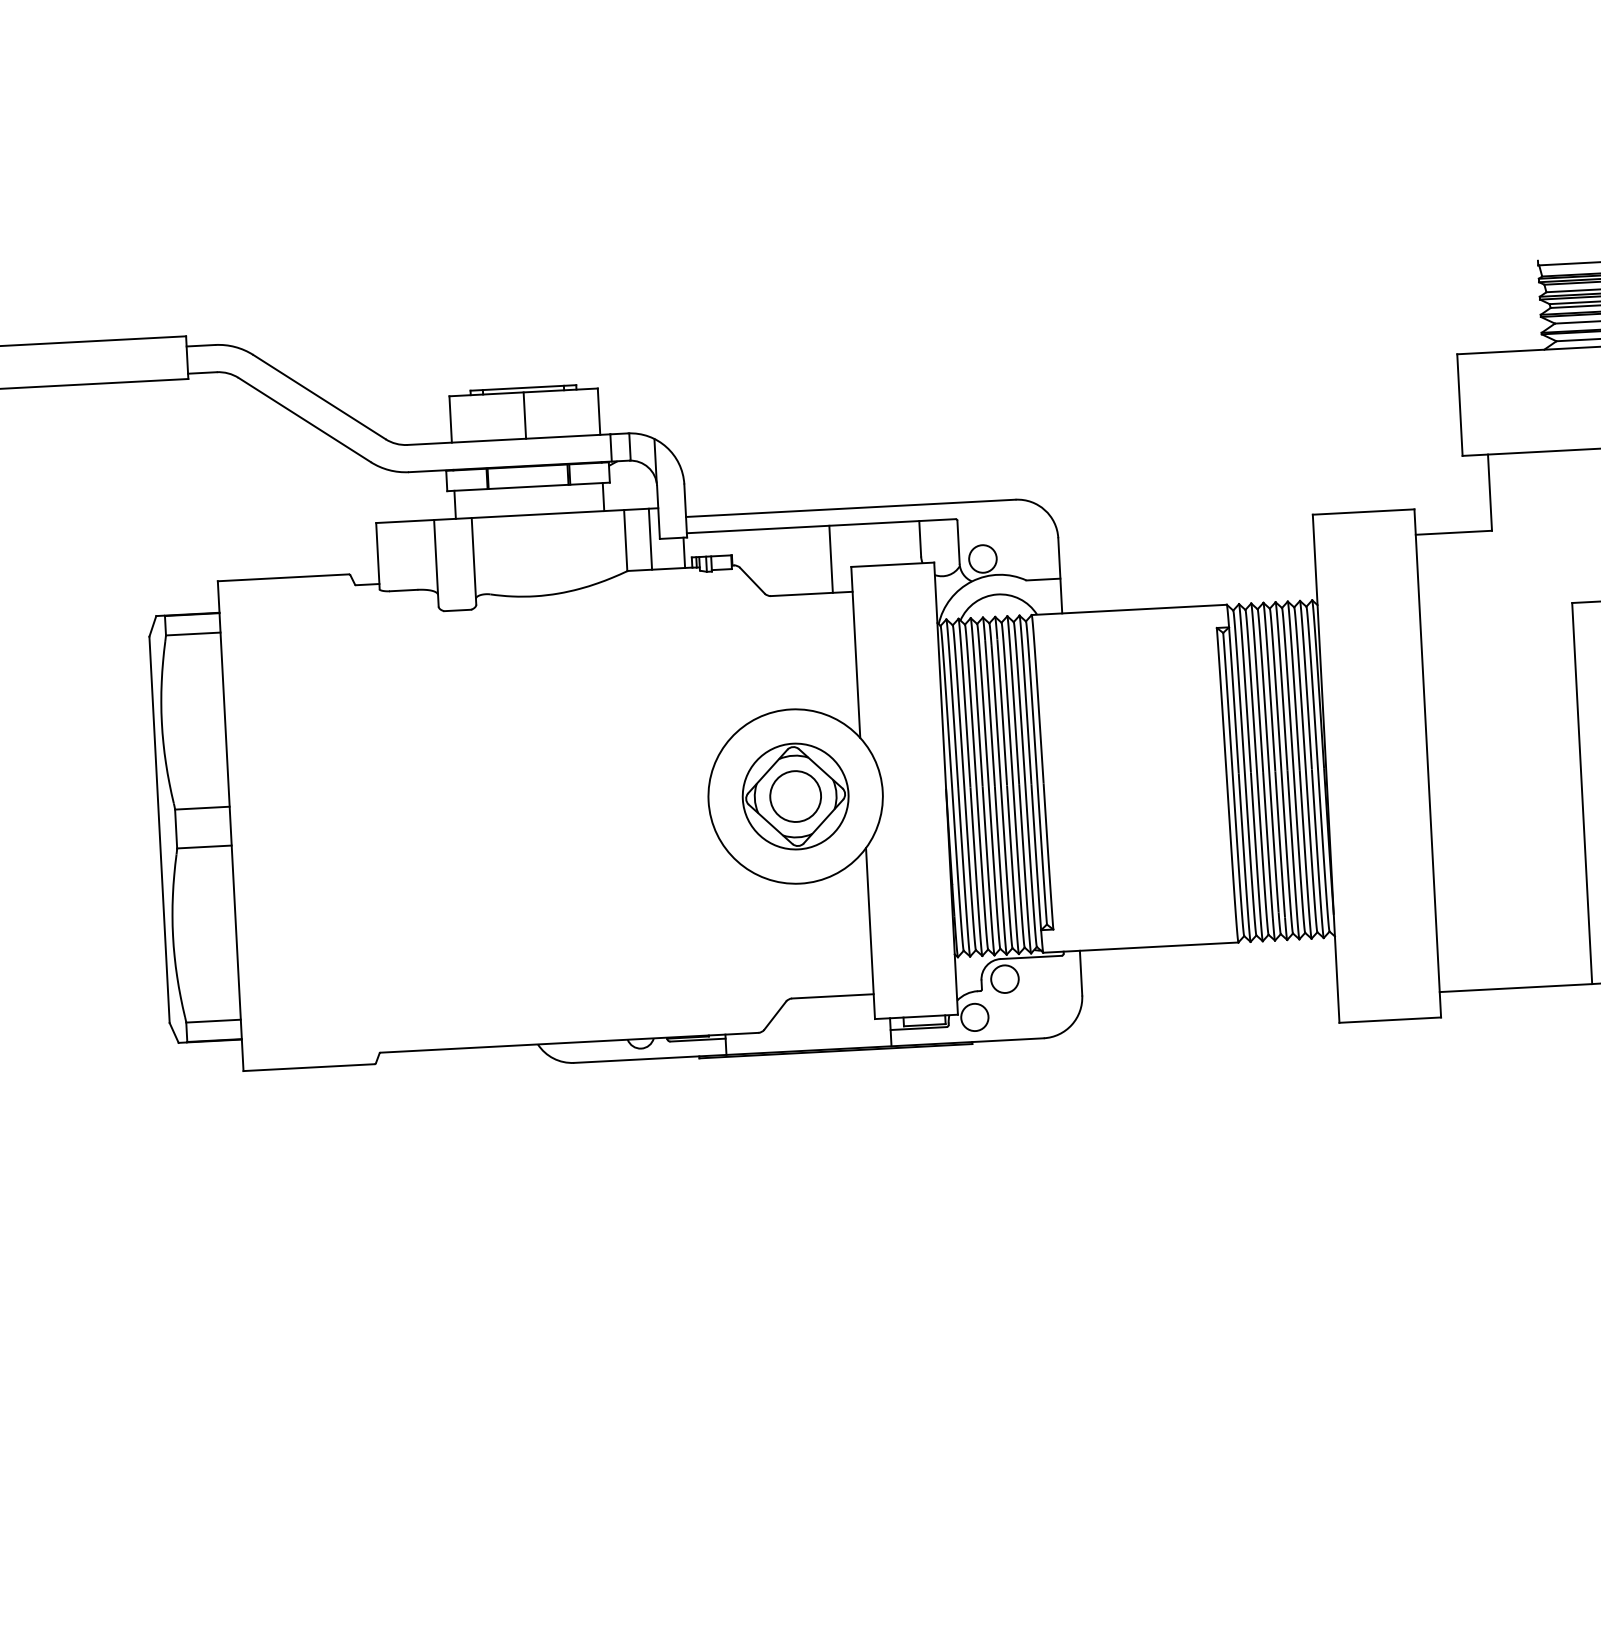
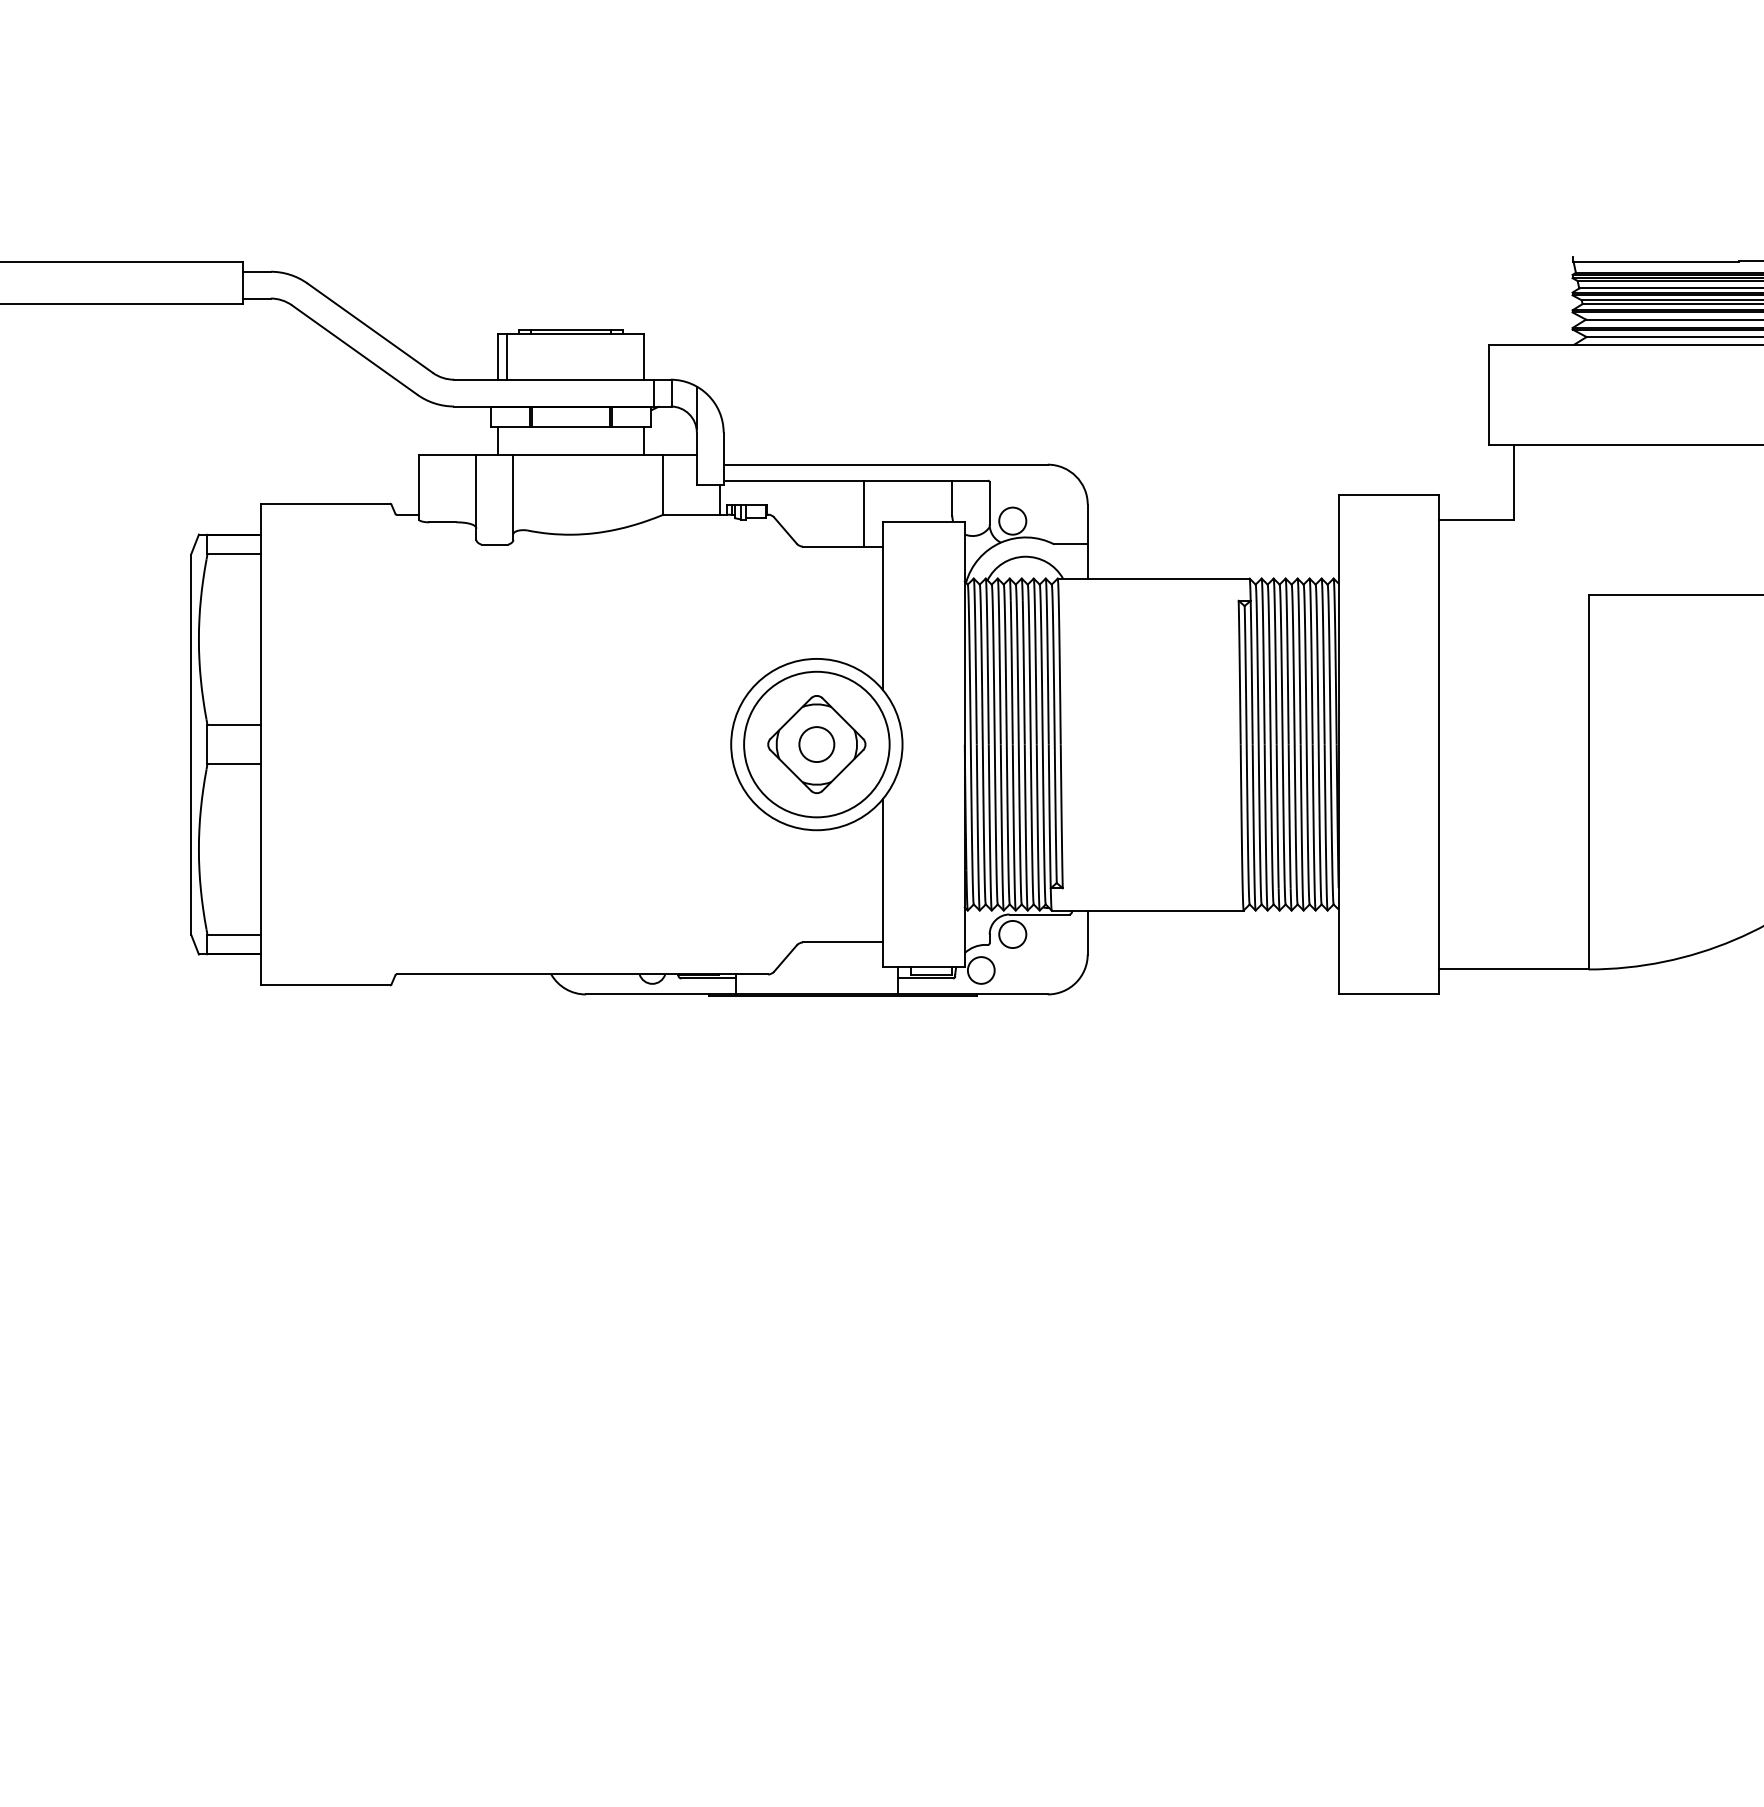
line: (524, 415) -> (506, 356), moved
line: (650, 539) -> (687, 484), removed
circle: (795, 796) -> (816, 744), size x0.7
circle: (795, 796) -> (816, 744), size x1.4

